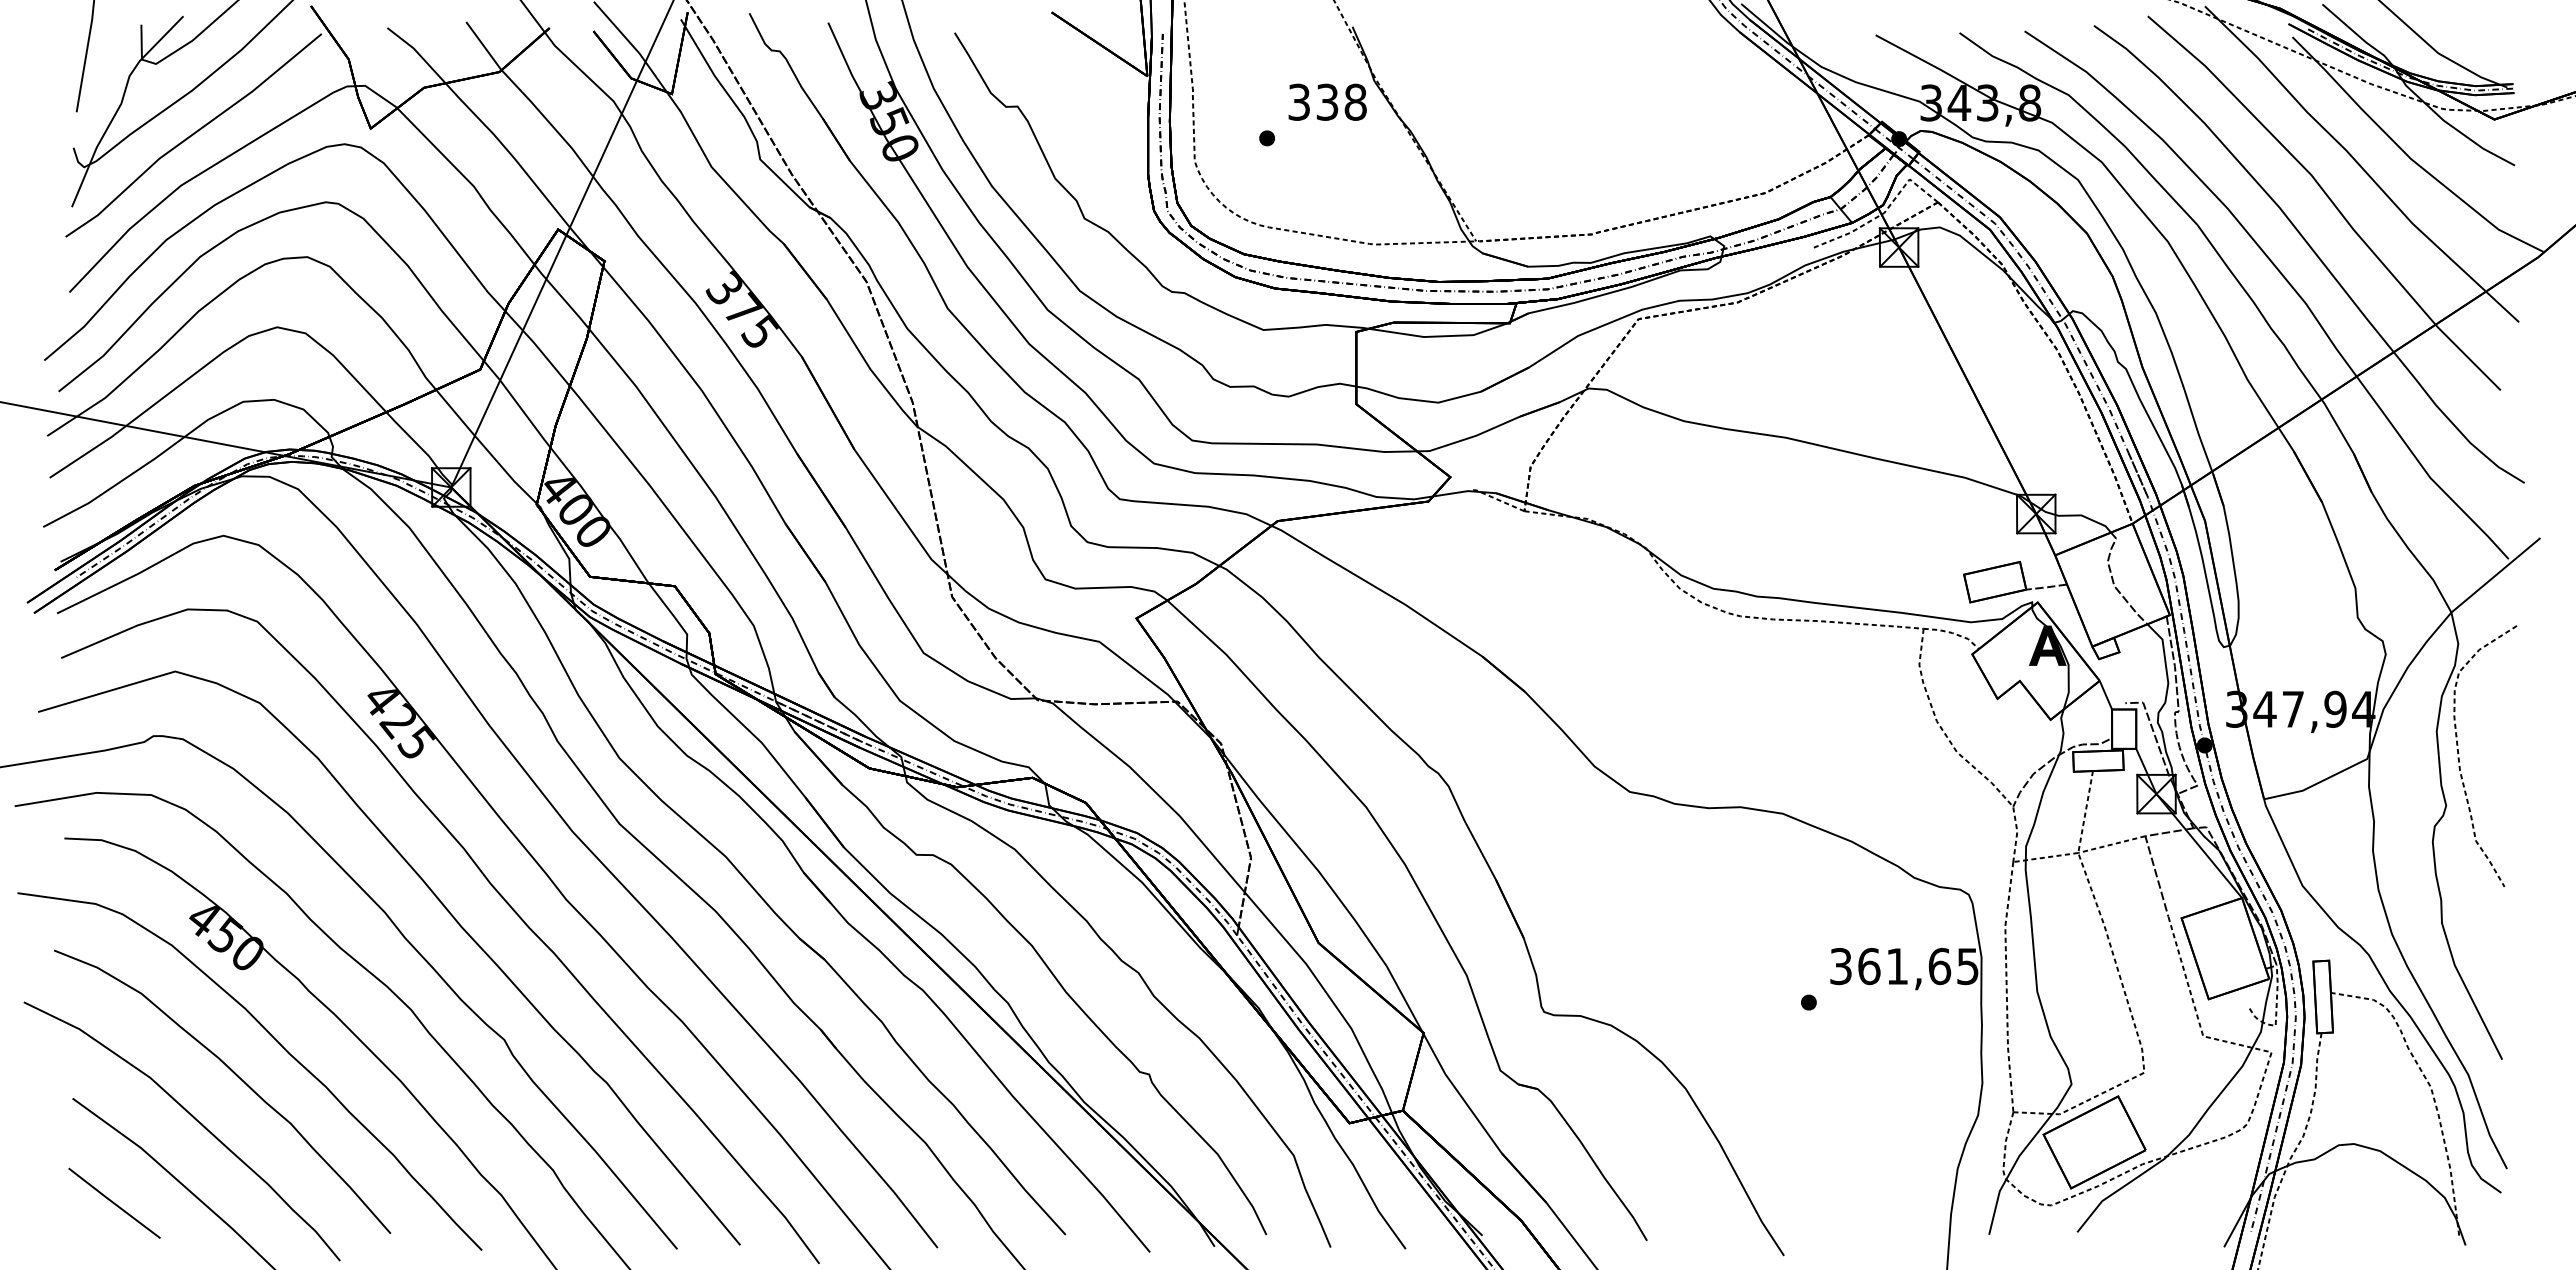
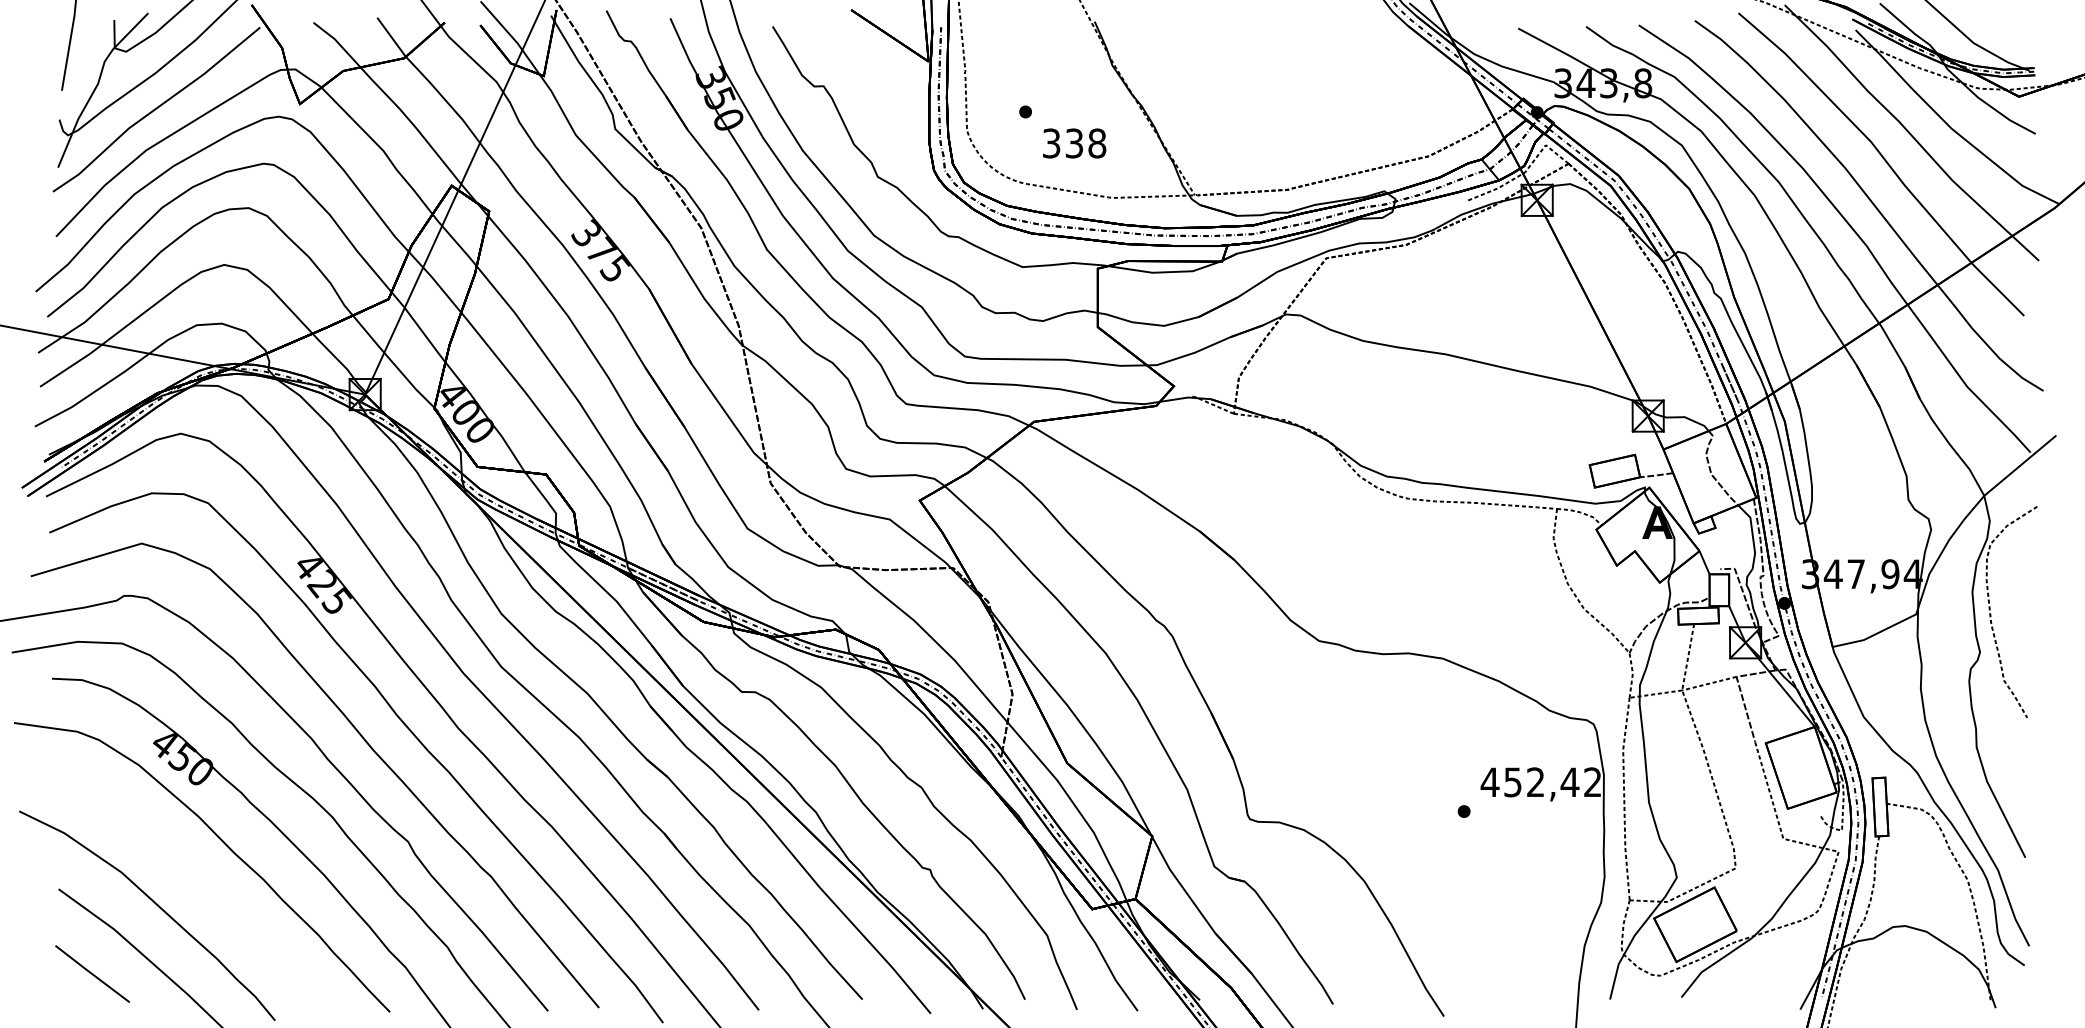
text: (1327, 101) -> (1074, 142), moved
text: (1903, 966) -> (1540, 782), 361,65 -> 452,42
curve: (236, 1076) -> (191, 871), removed

